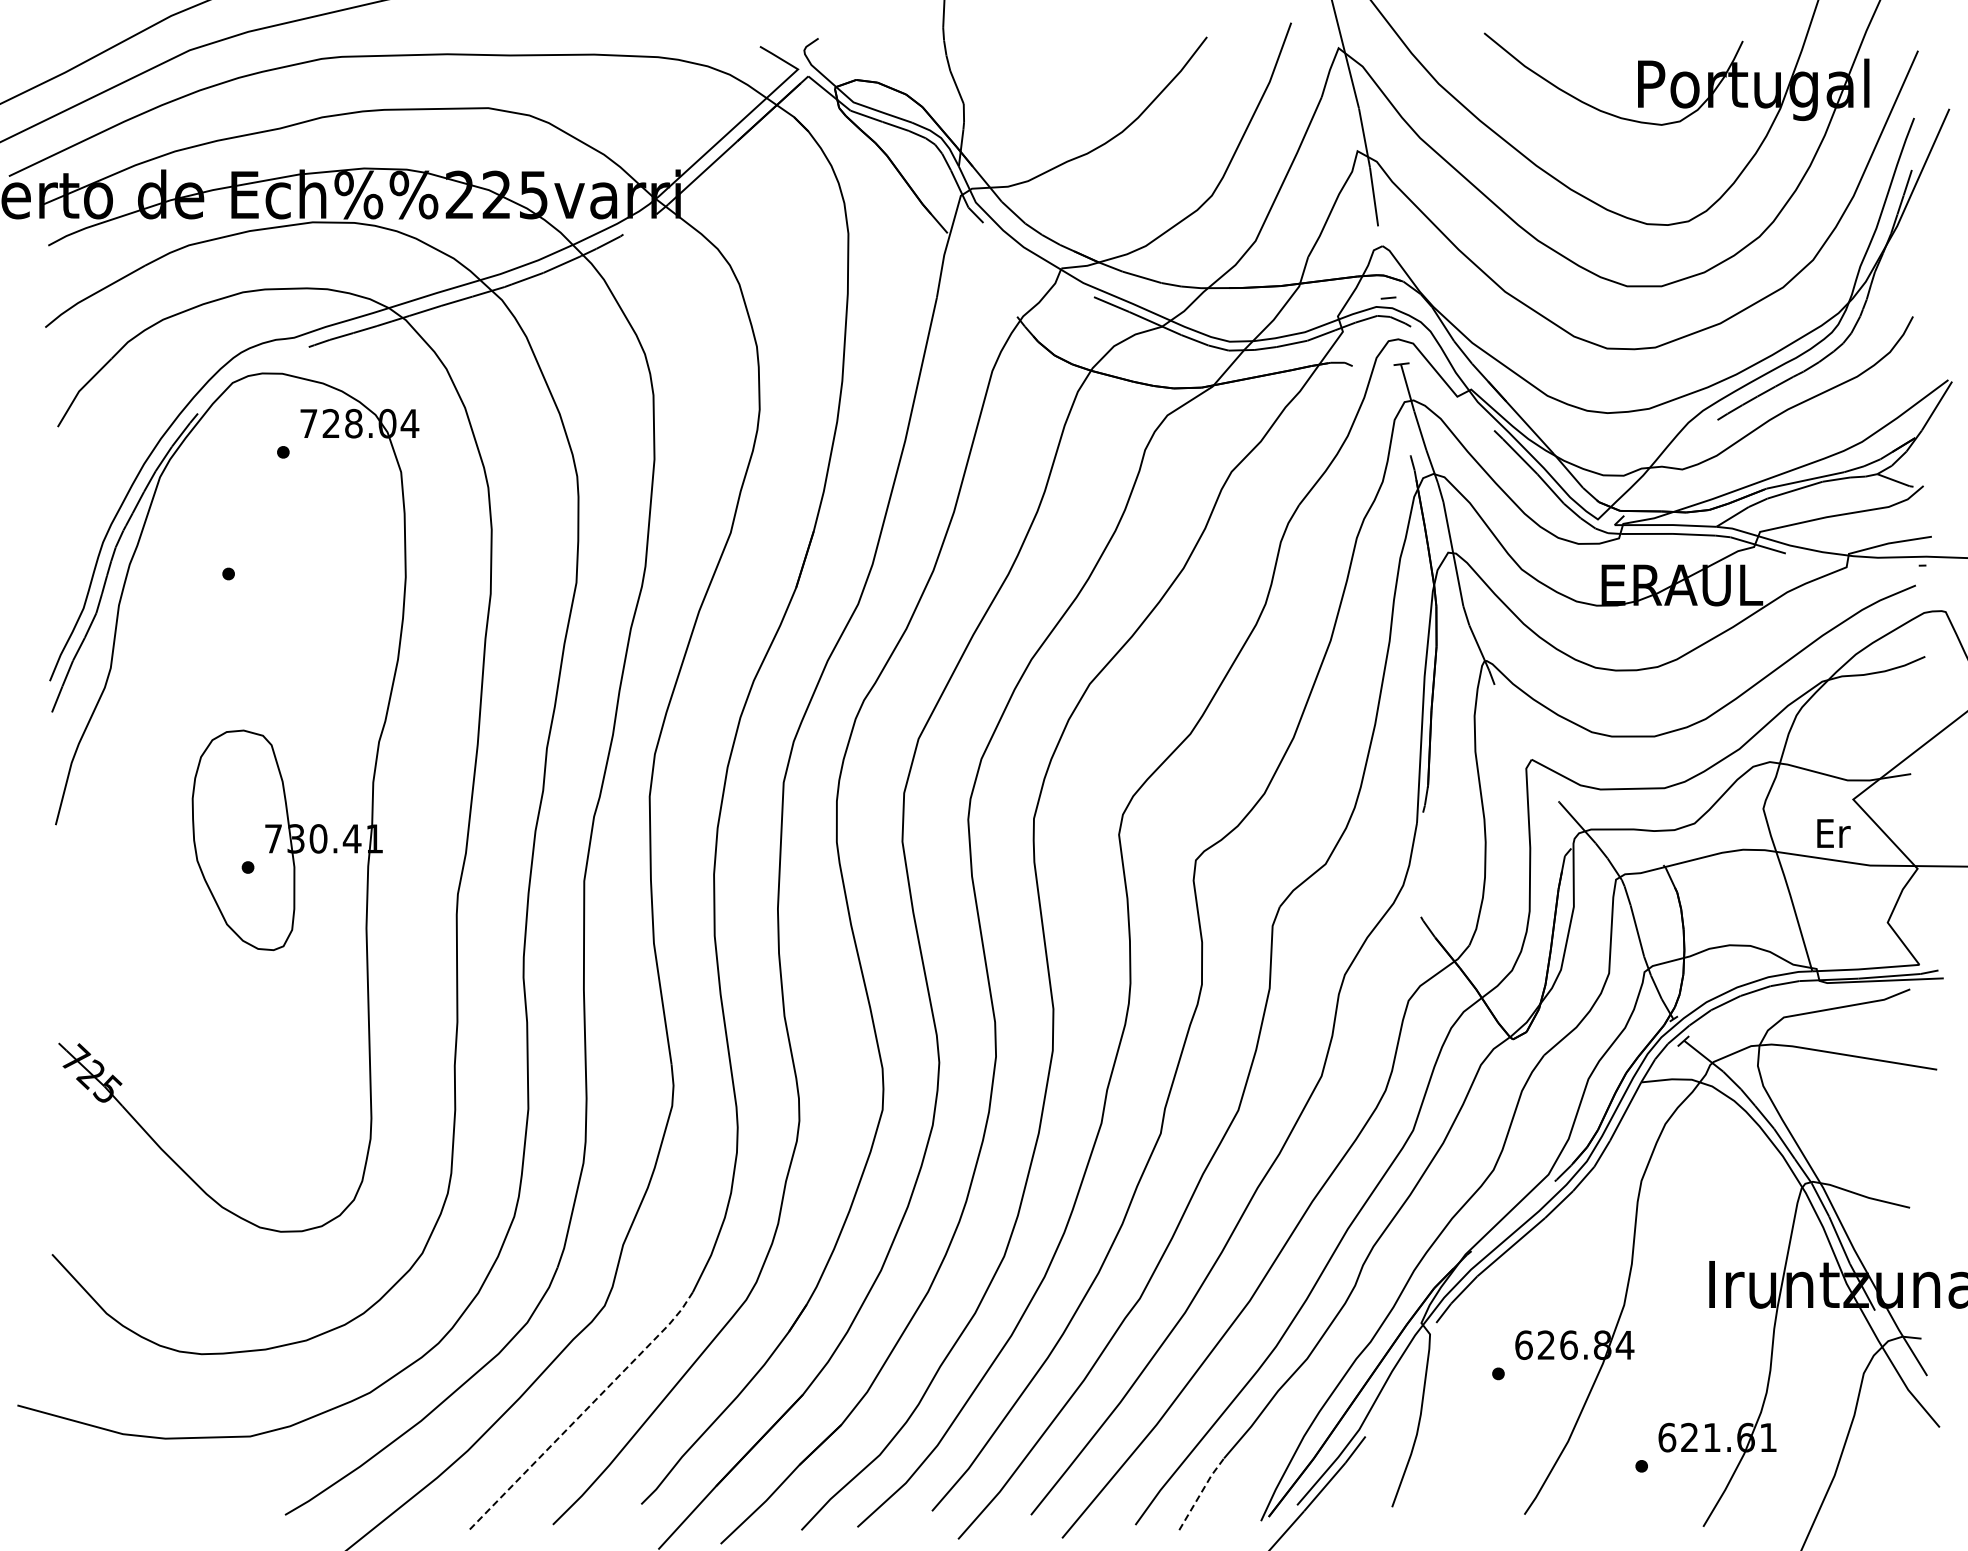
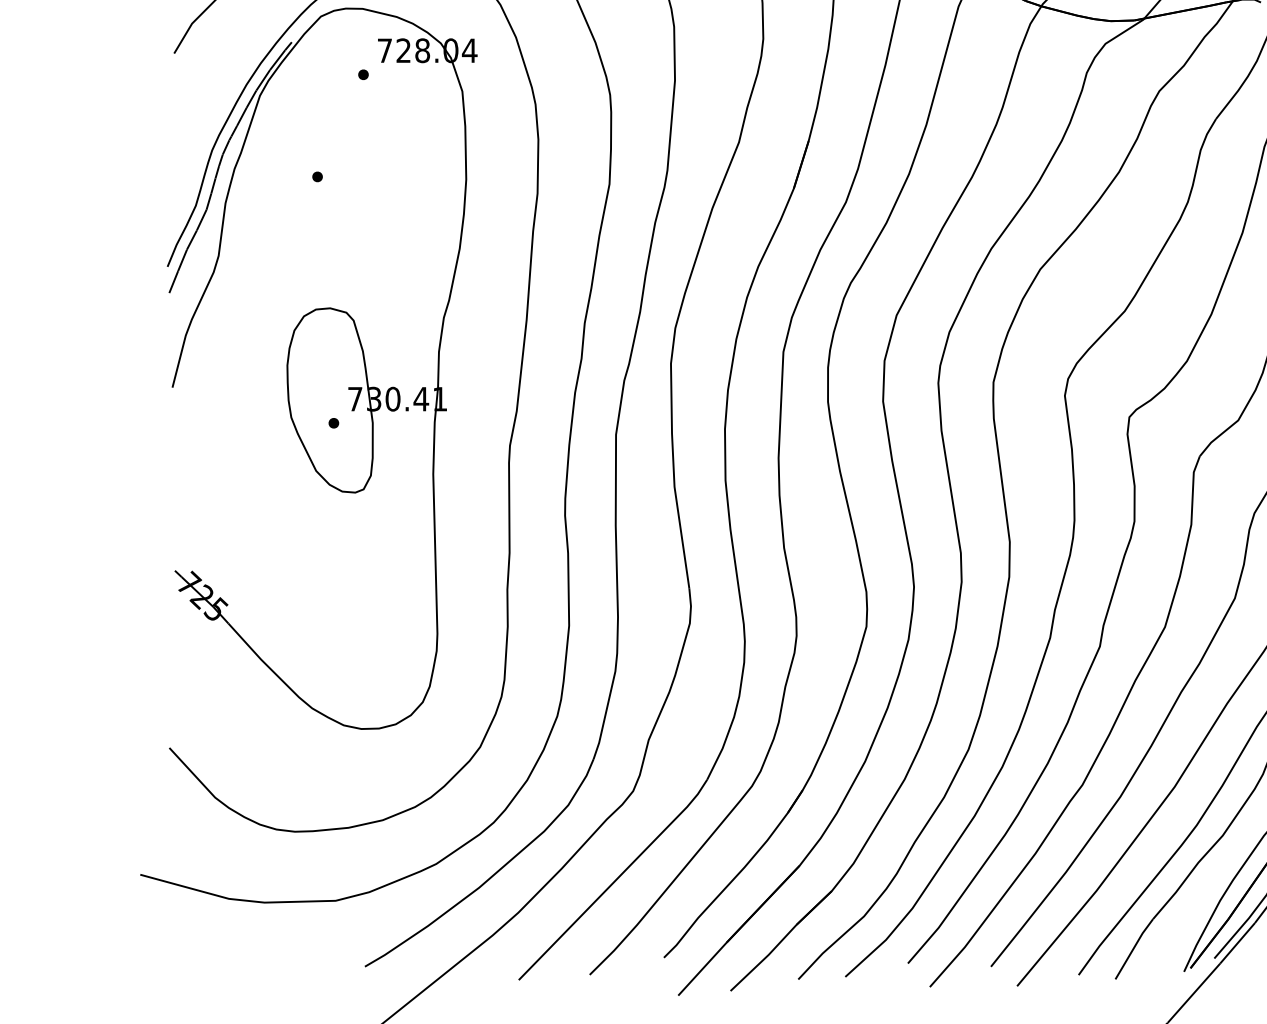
line: (583, 1412) -> (615, 880), dashed -> solid
line: (1201, 1493) -> (1134, 948), dashed -> solid

